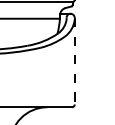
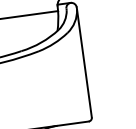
line: (74, 61) -> (84, 62), dashed -> solid

